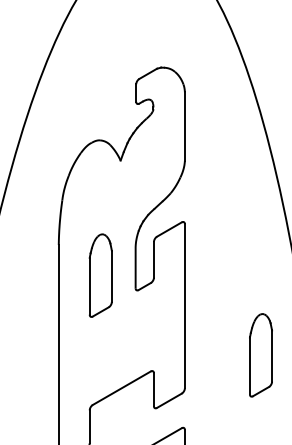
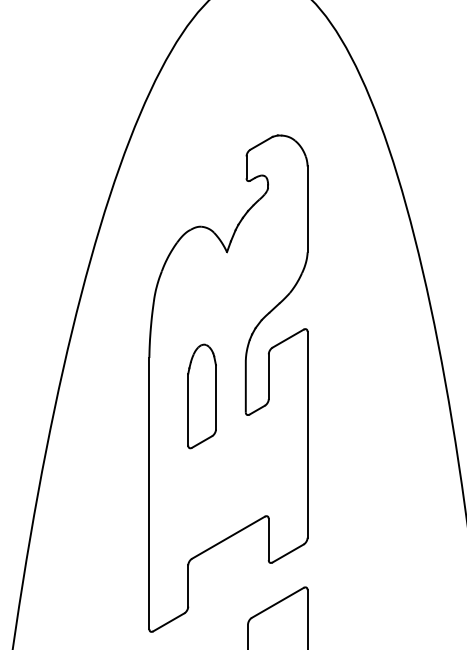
part: (260, 355) -> (402, 496), removed

